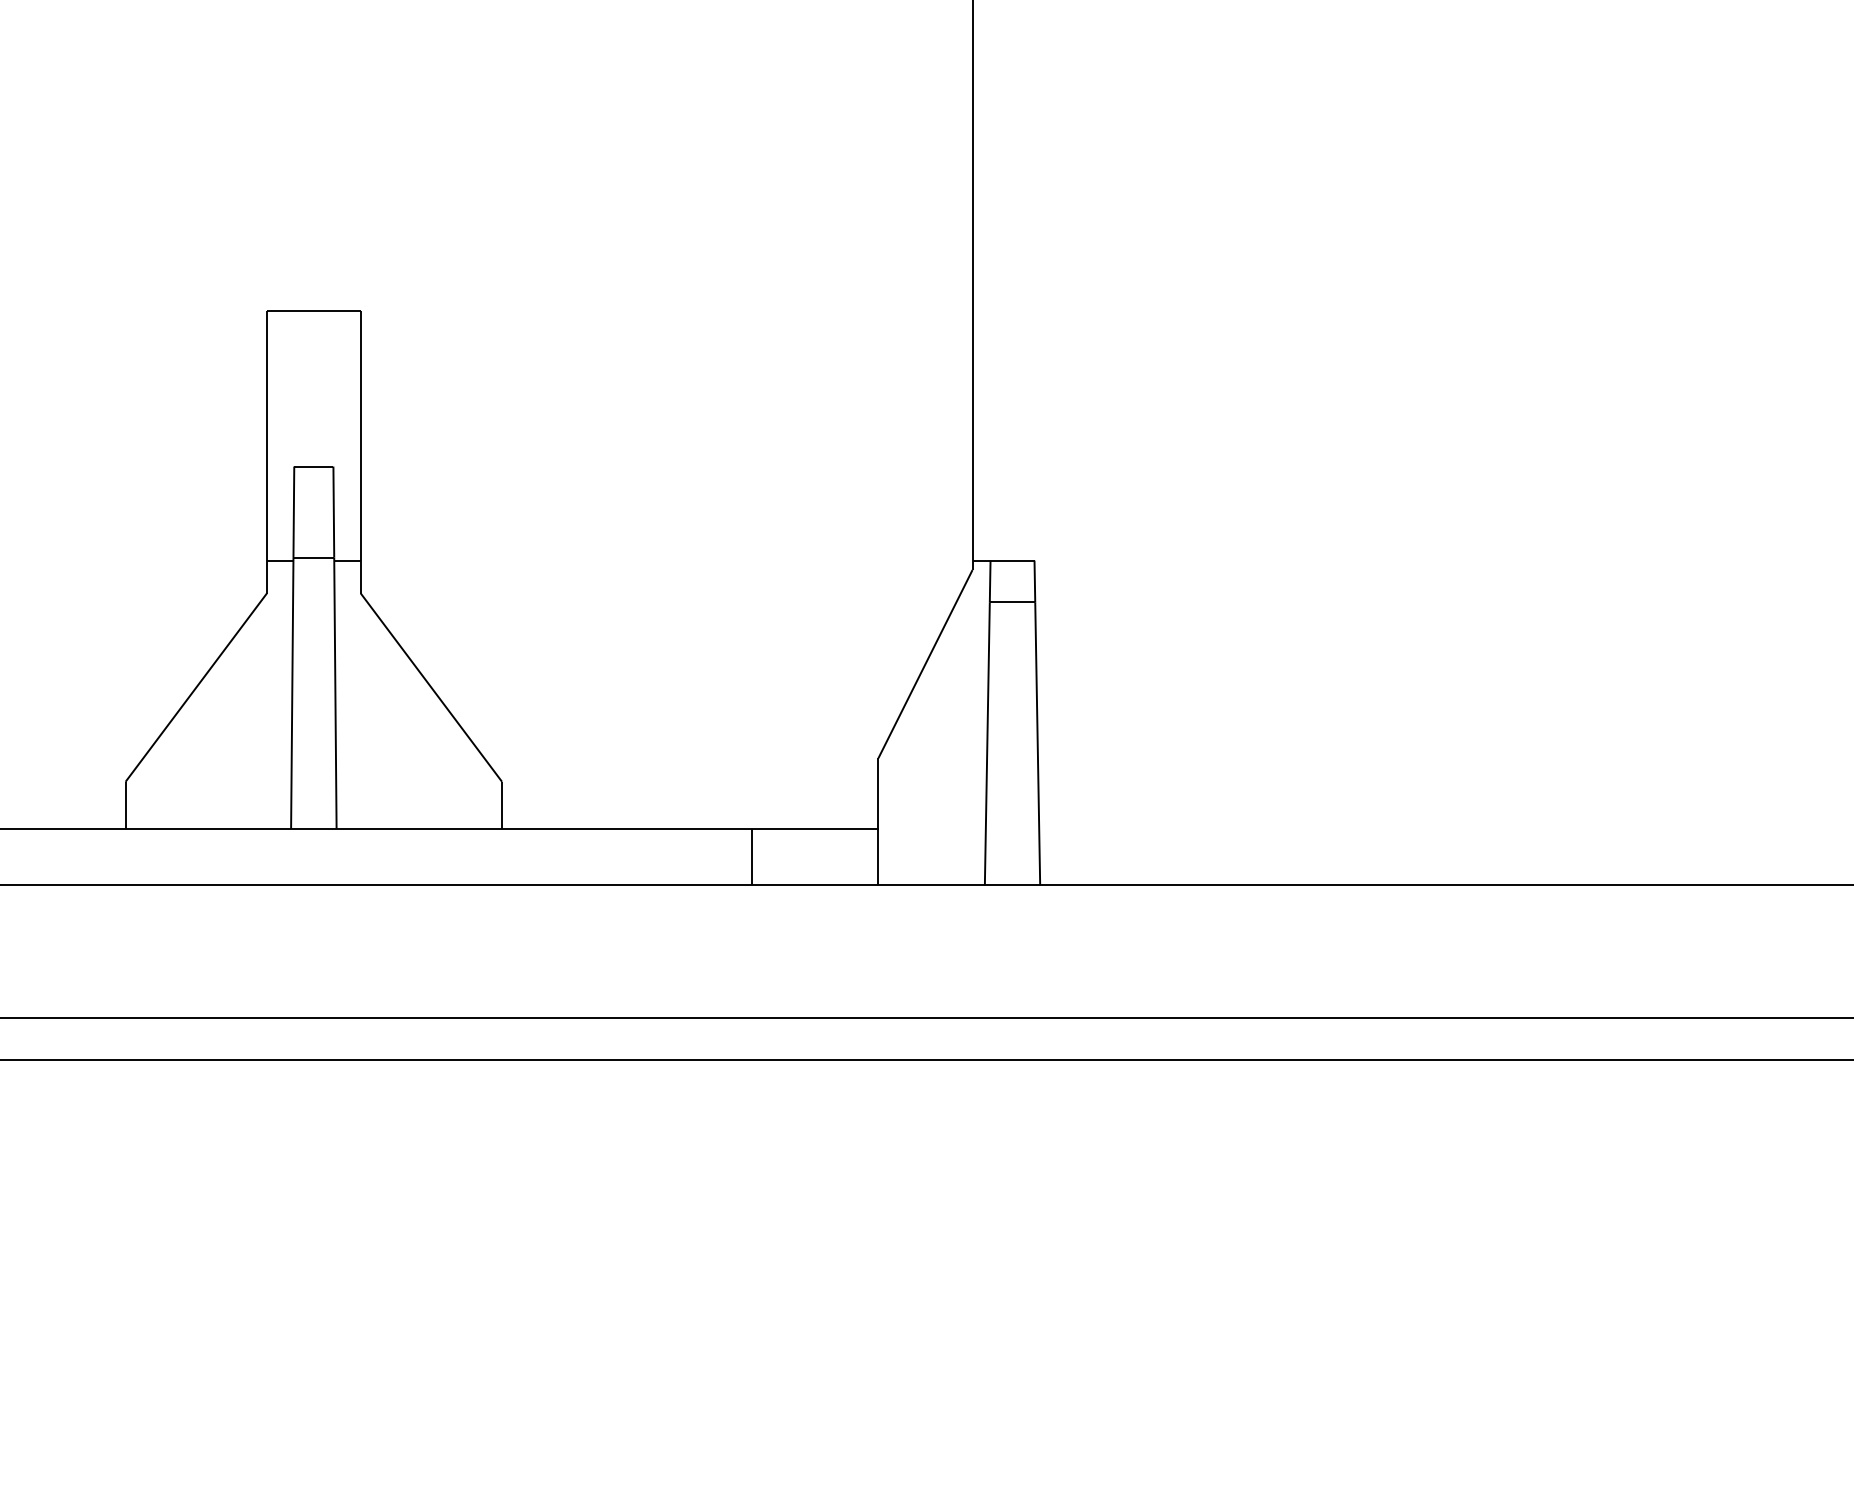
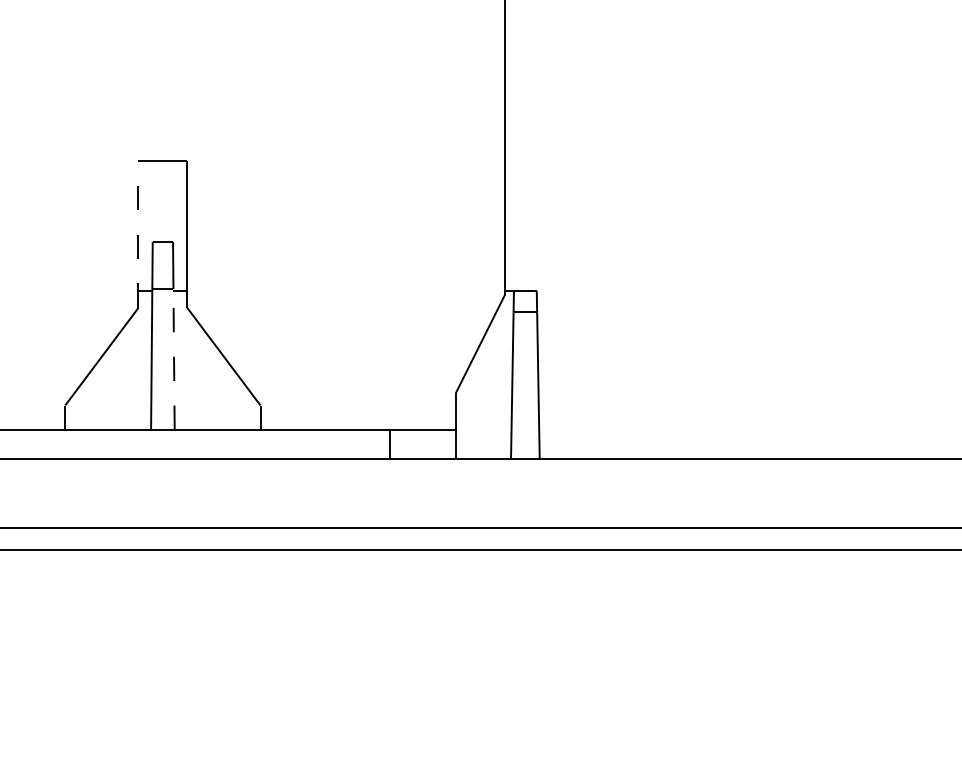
line: (266, 452) -> (138, 234), solid -> dashed
line: (336, 693) -> (174, 359), solid -> dashed

